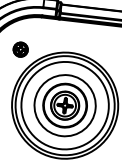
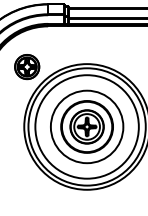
part: (20, 49) -> (27, 67), size x1.43

